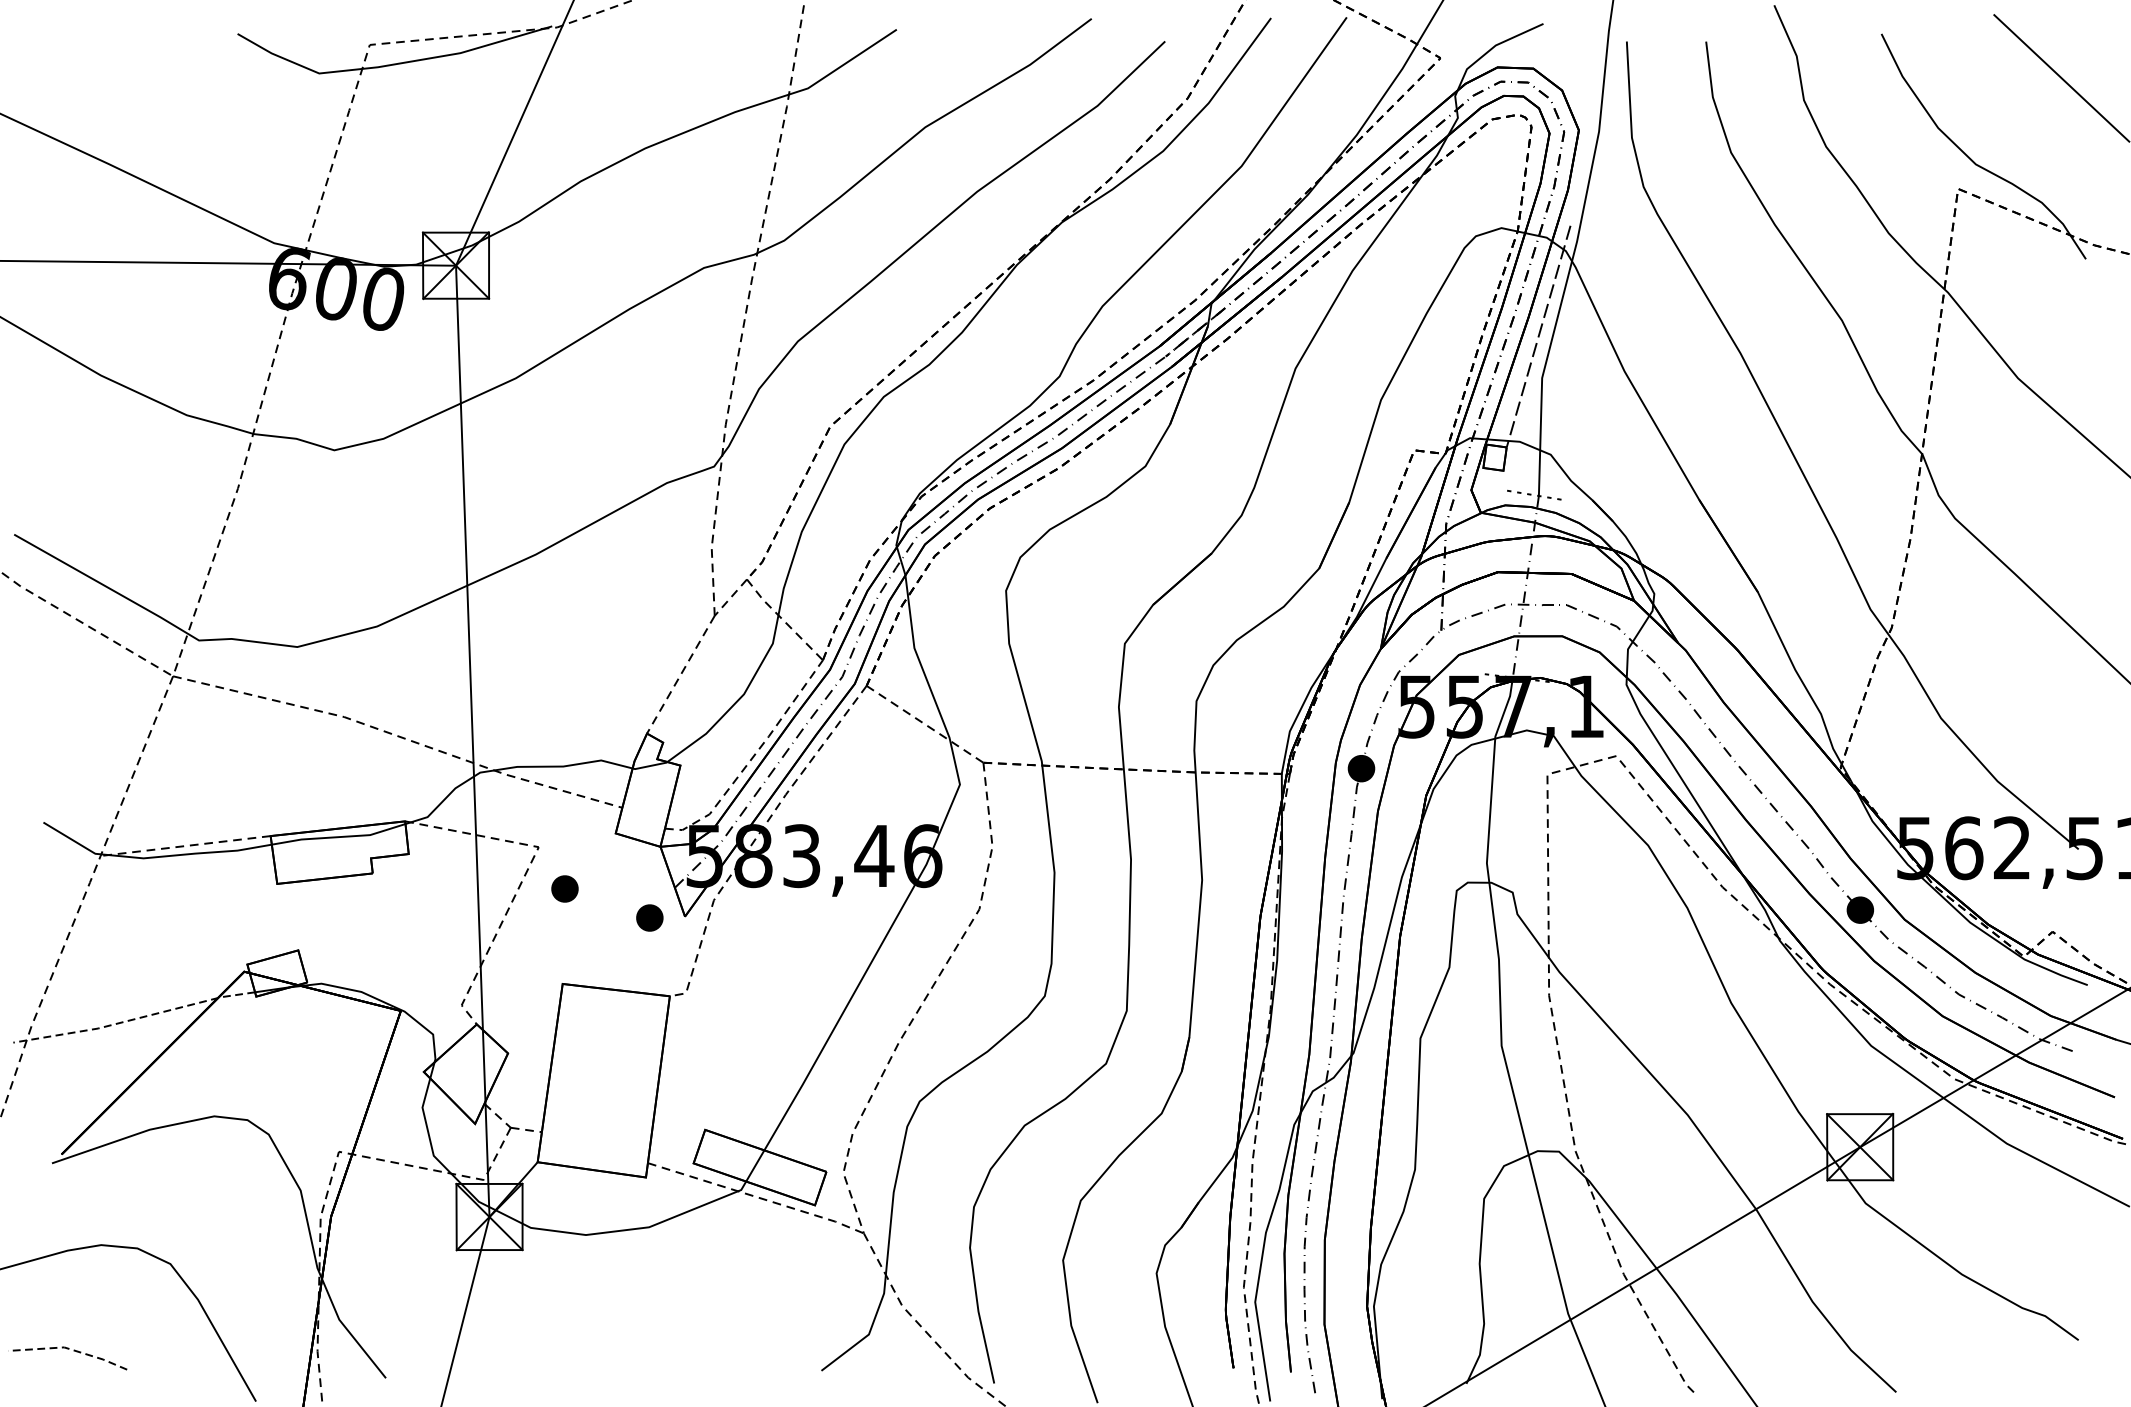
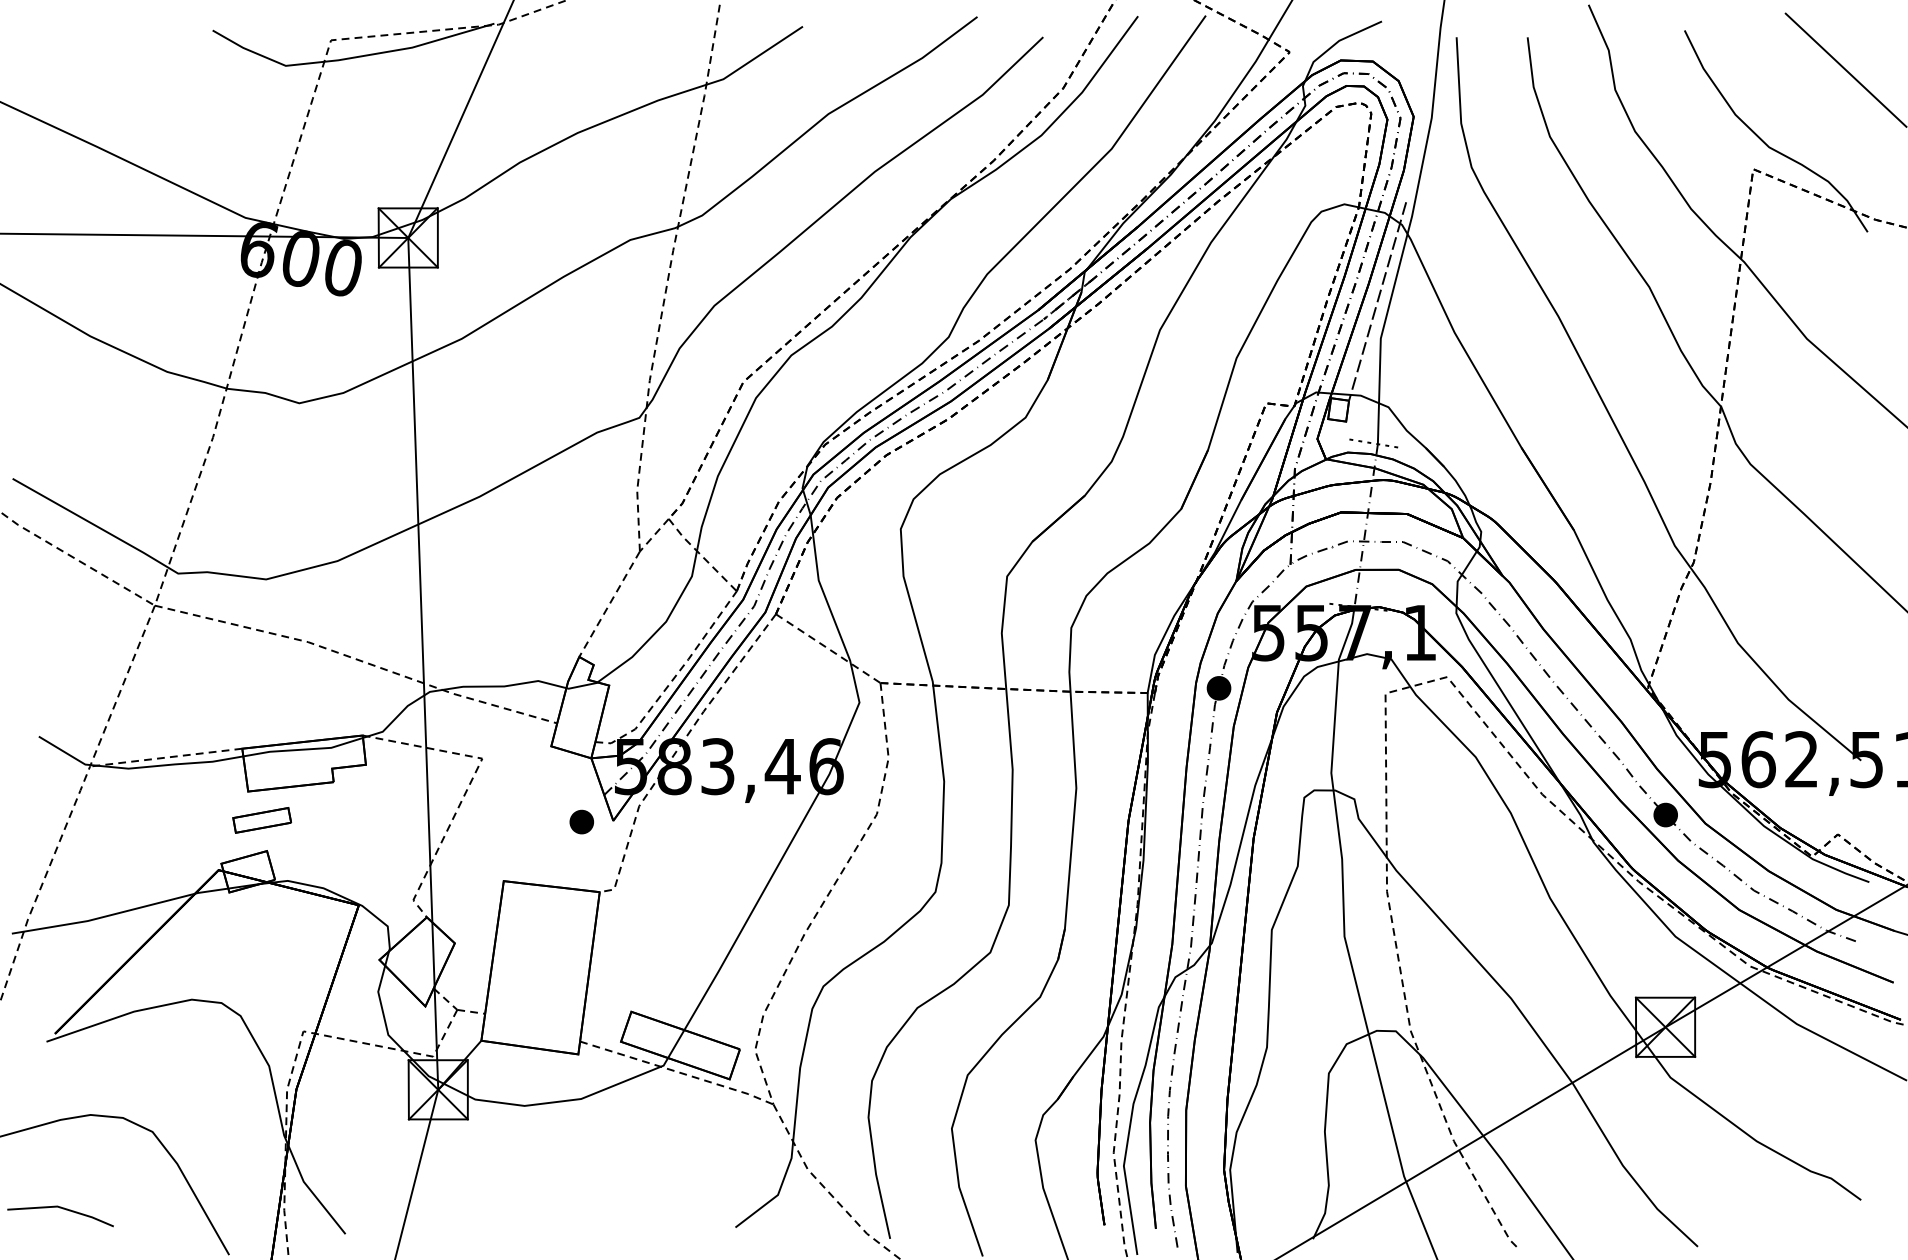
part: (564, 888) -> (505, 795), removed
part: (292, 916) -> (261, 820), added
line: (134, 1018) -> (120, 912), dashed -> solid
line: (69, 1349) -> (62, 1208), dashed -> solid

